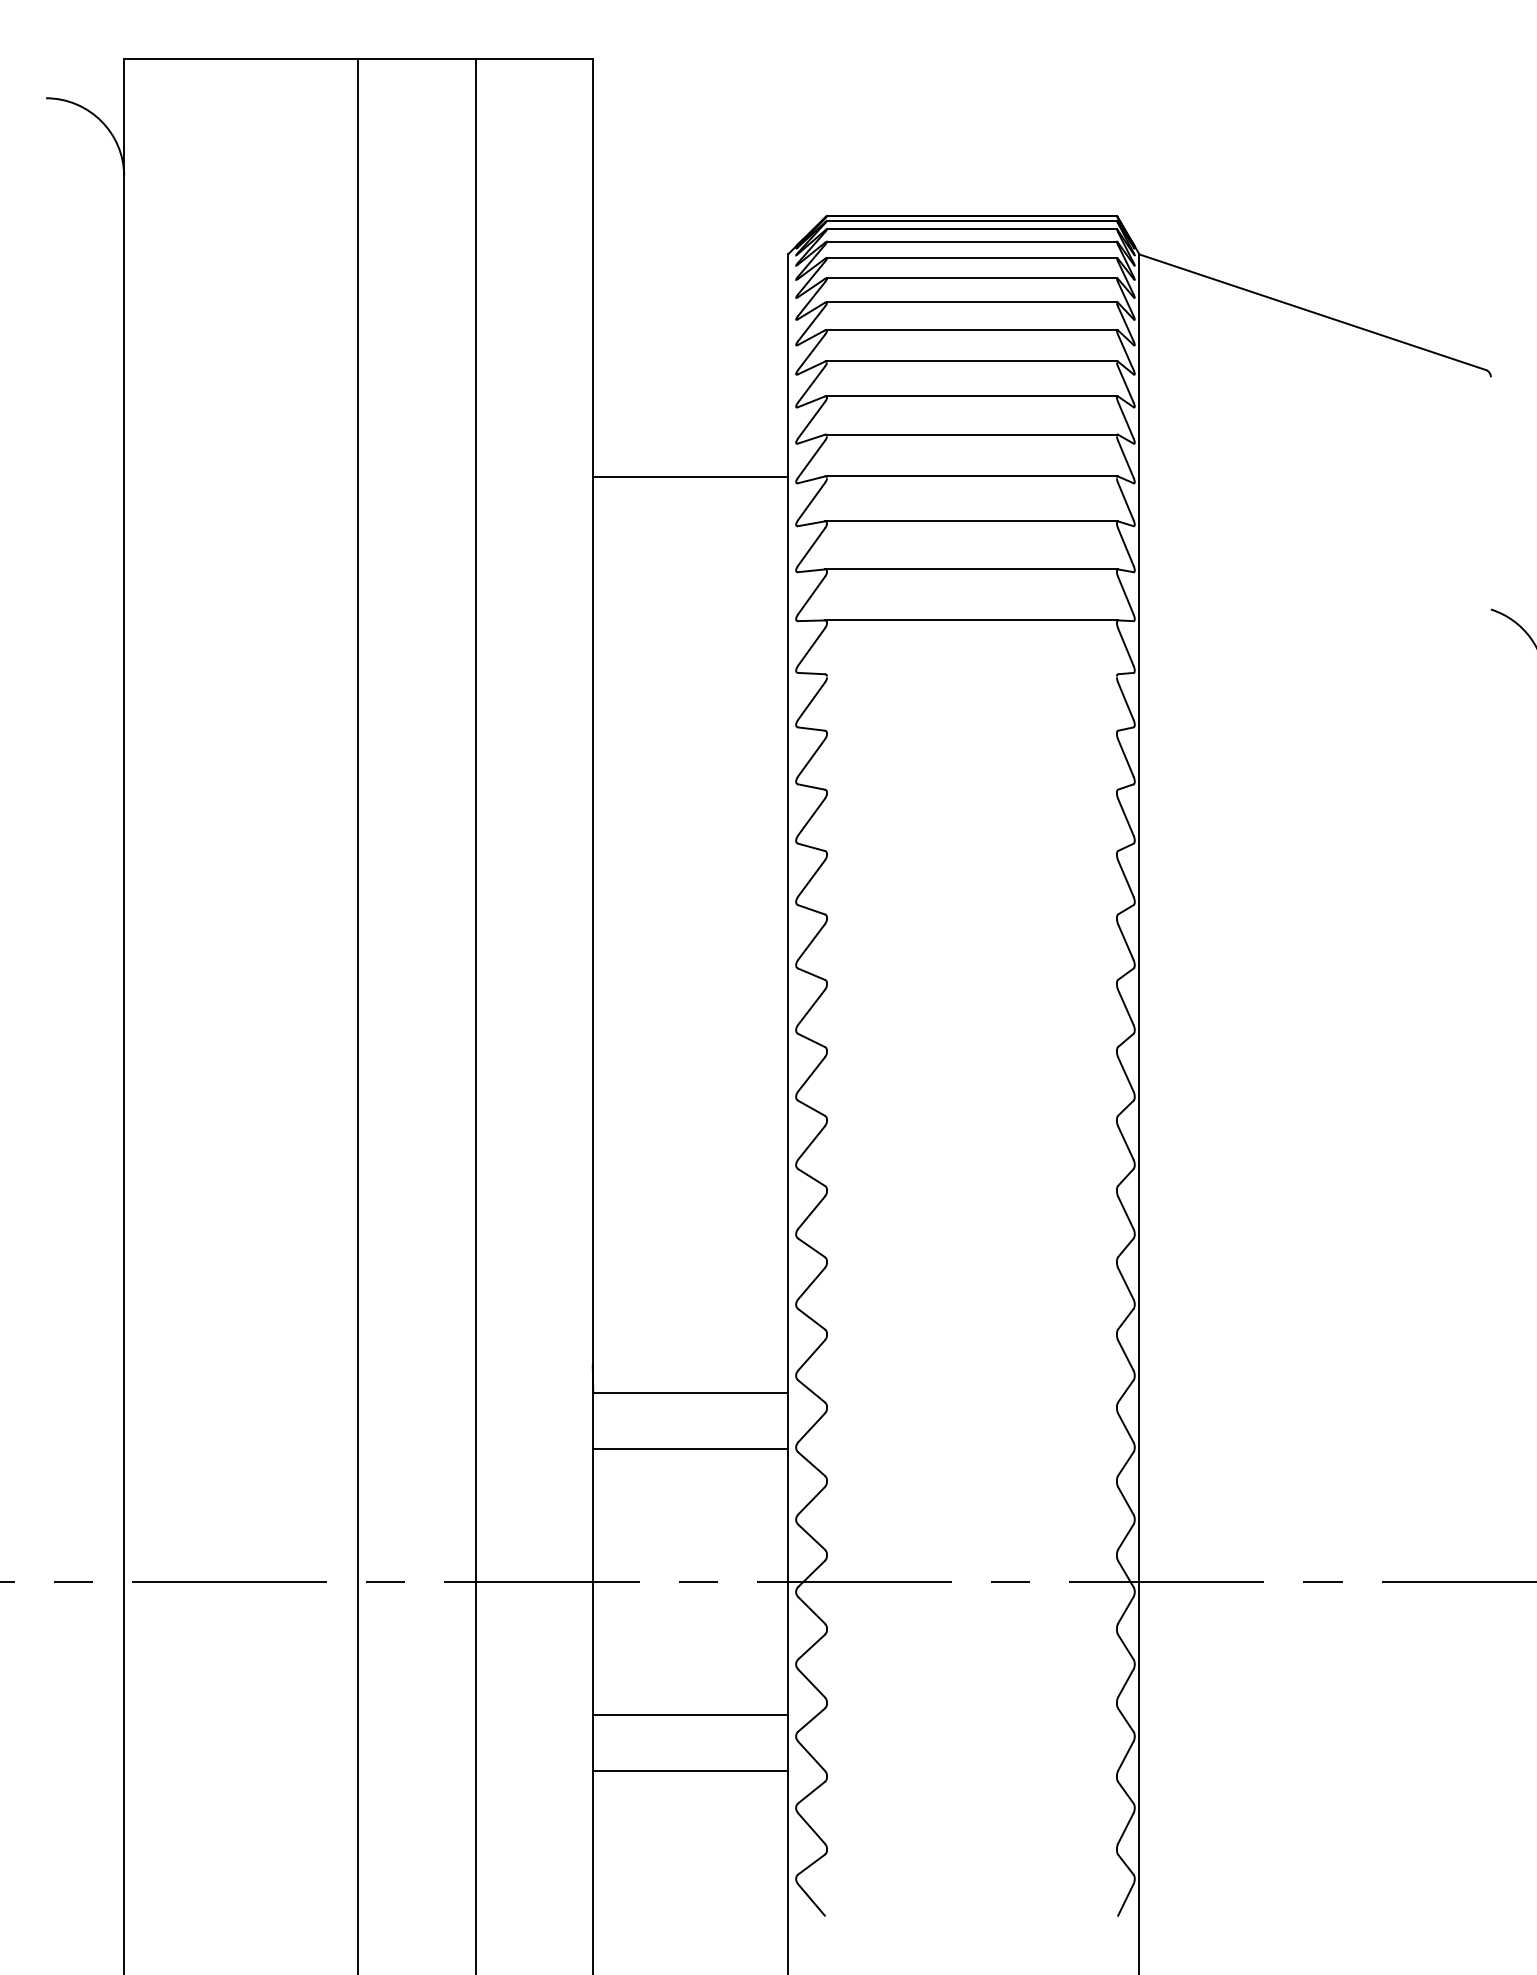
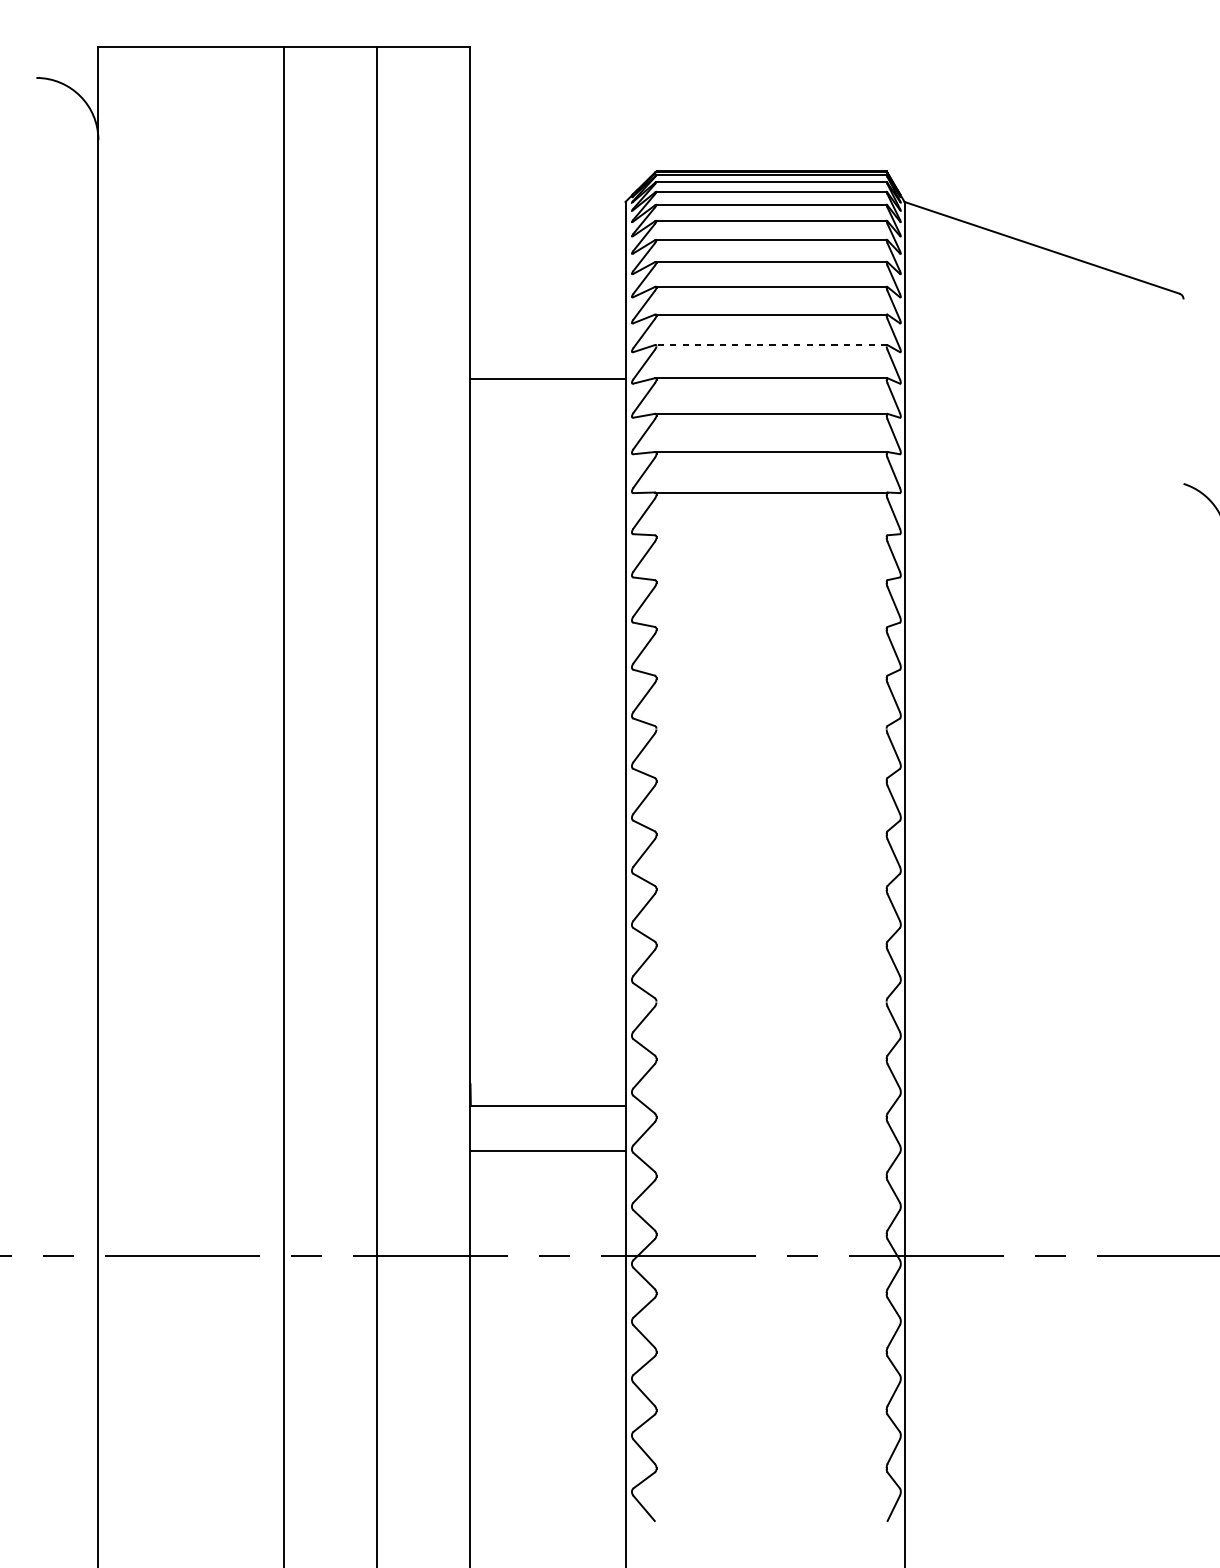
line: (971, 434) -> (771, 344), solid -> dashed
line: (690, 1714) -> (548, 1361), removed
line: (690, 1770) -> (548, 1405), removed

